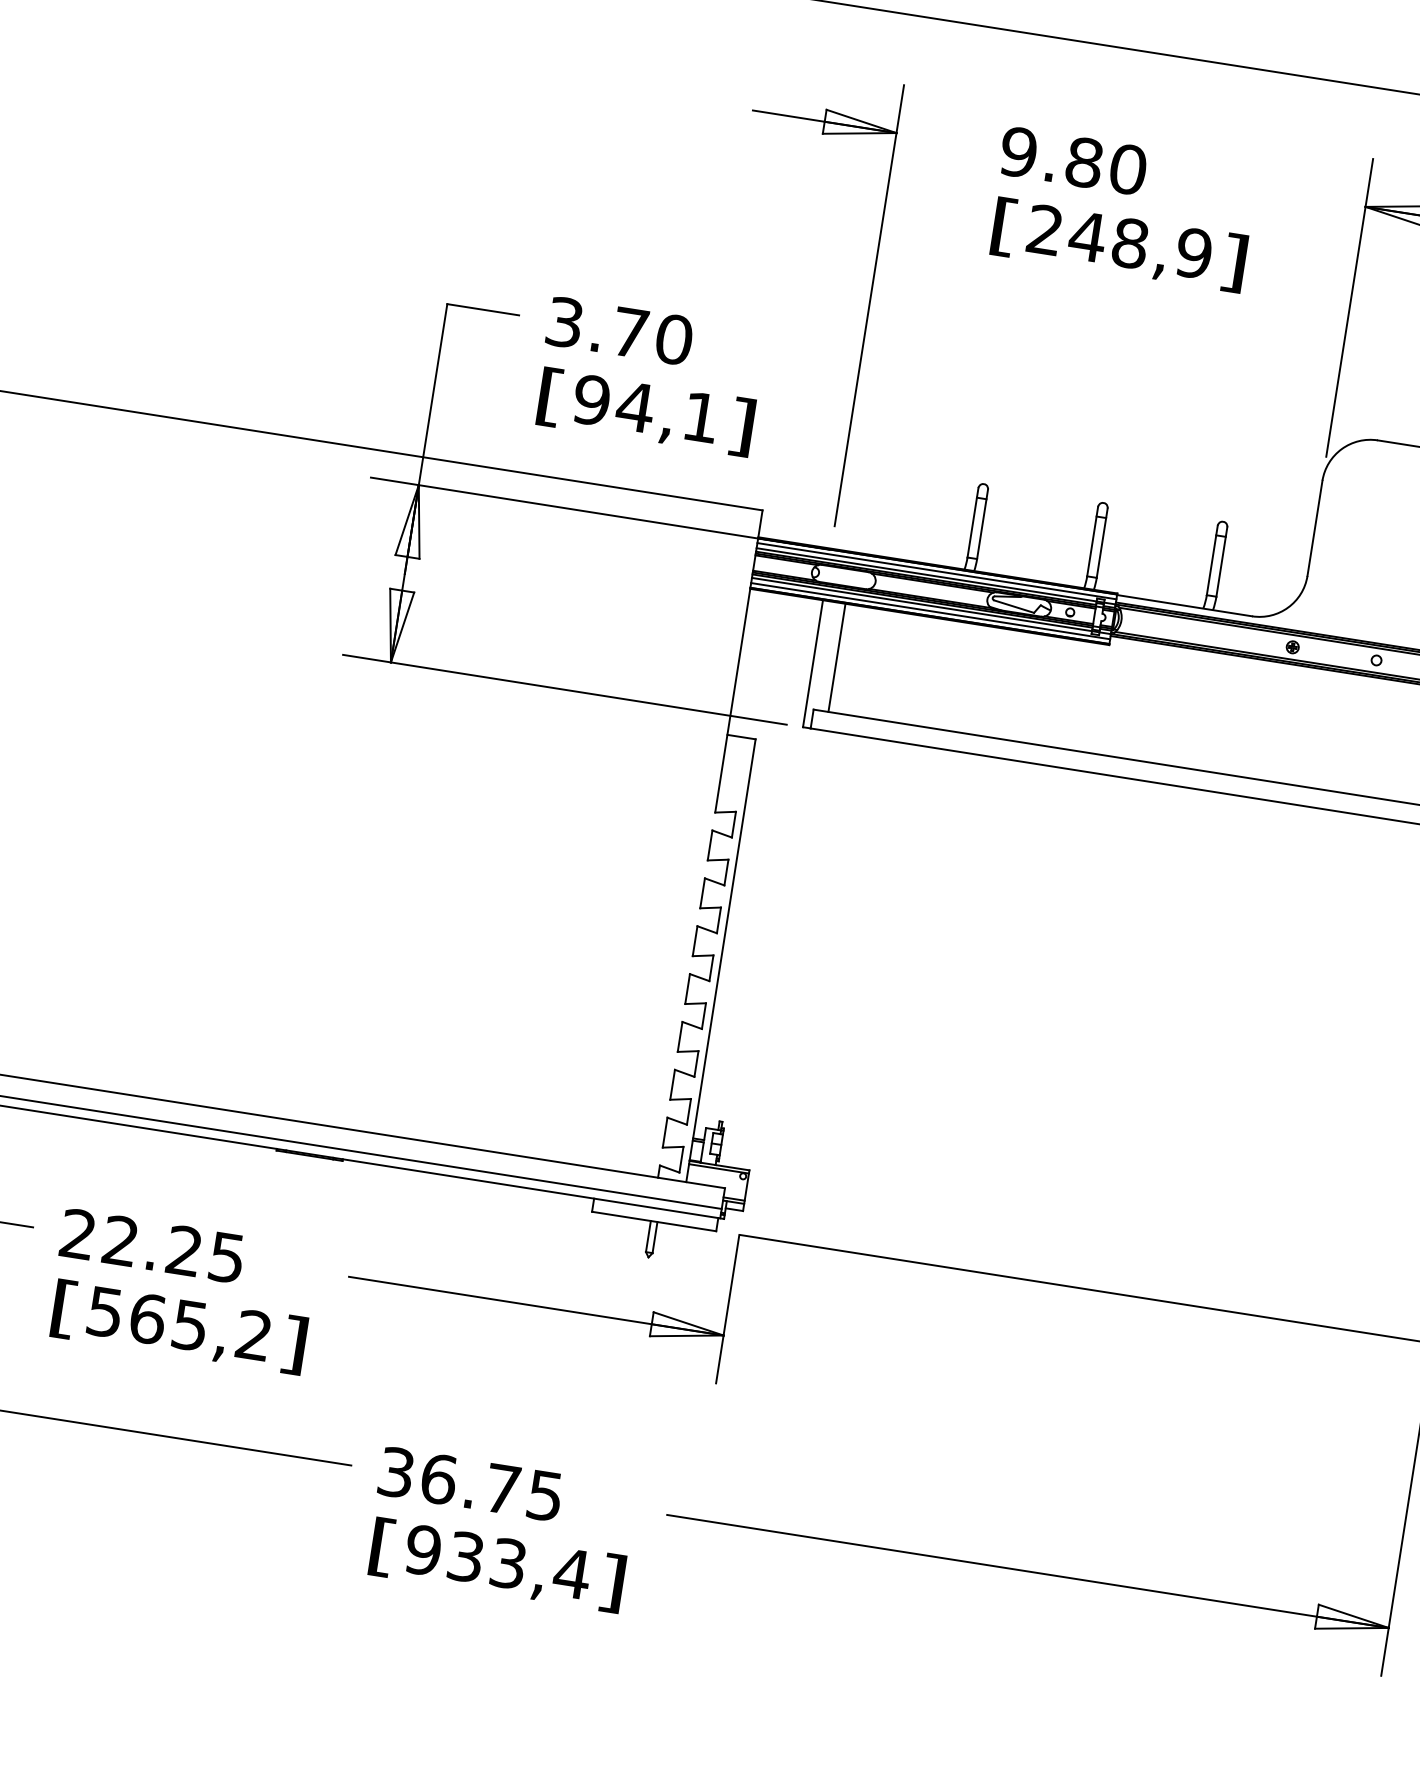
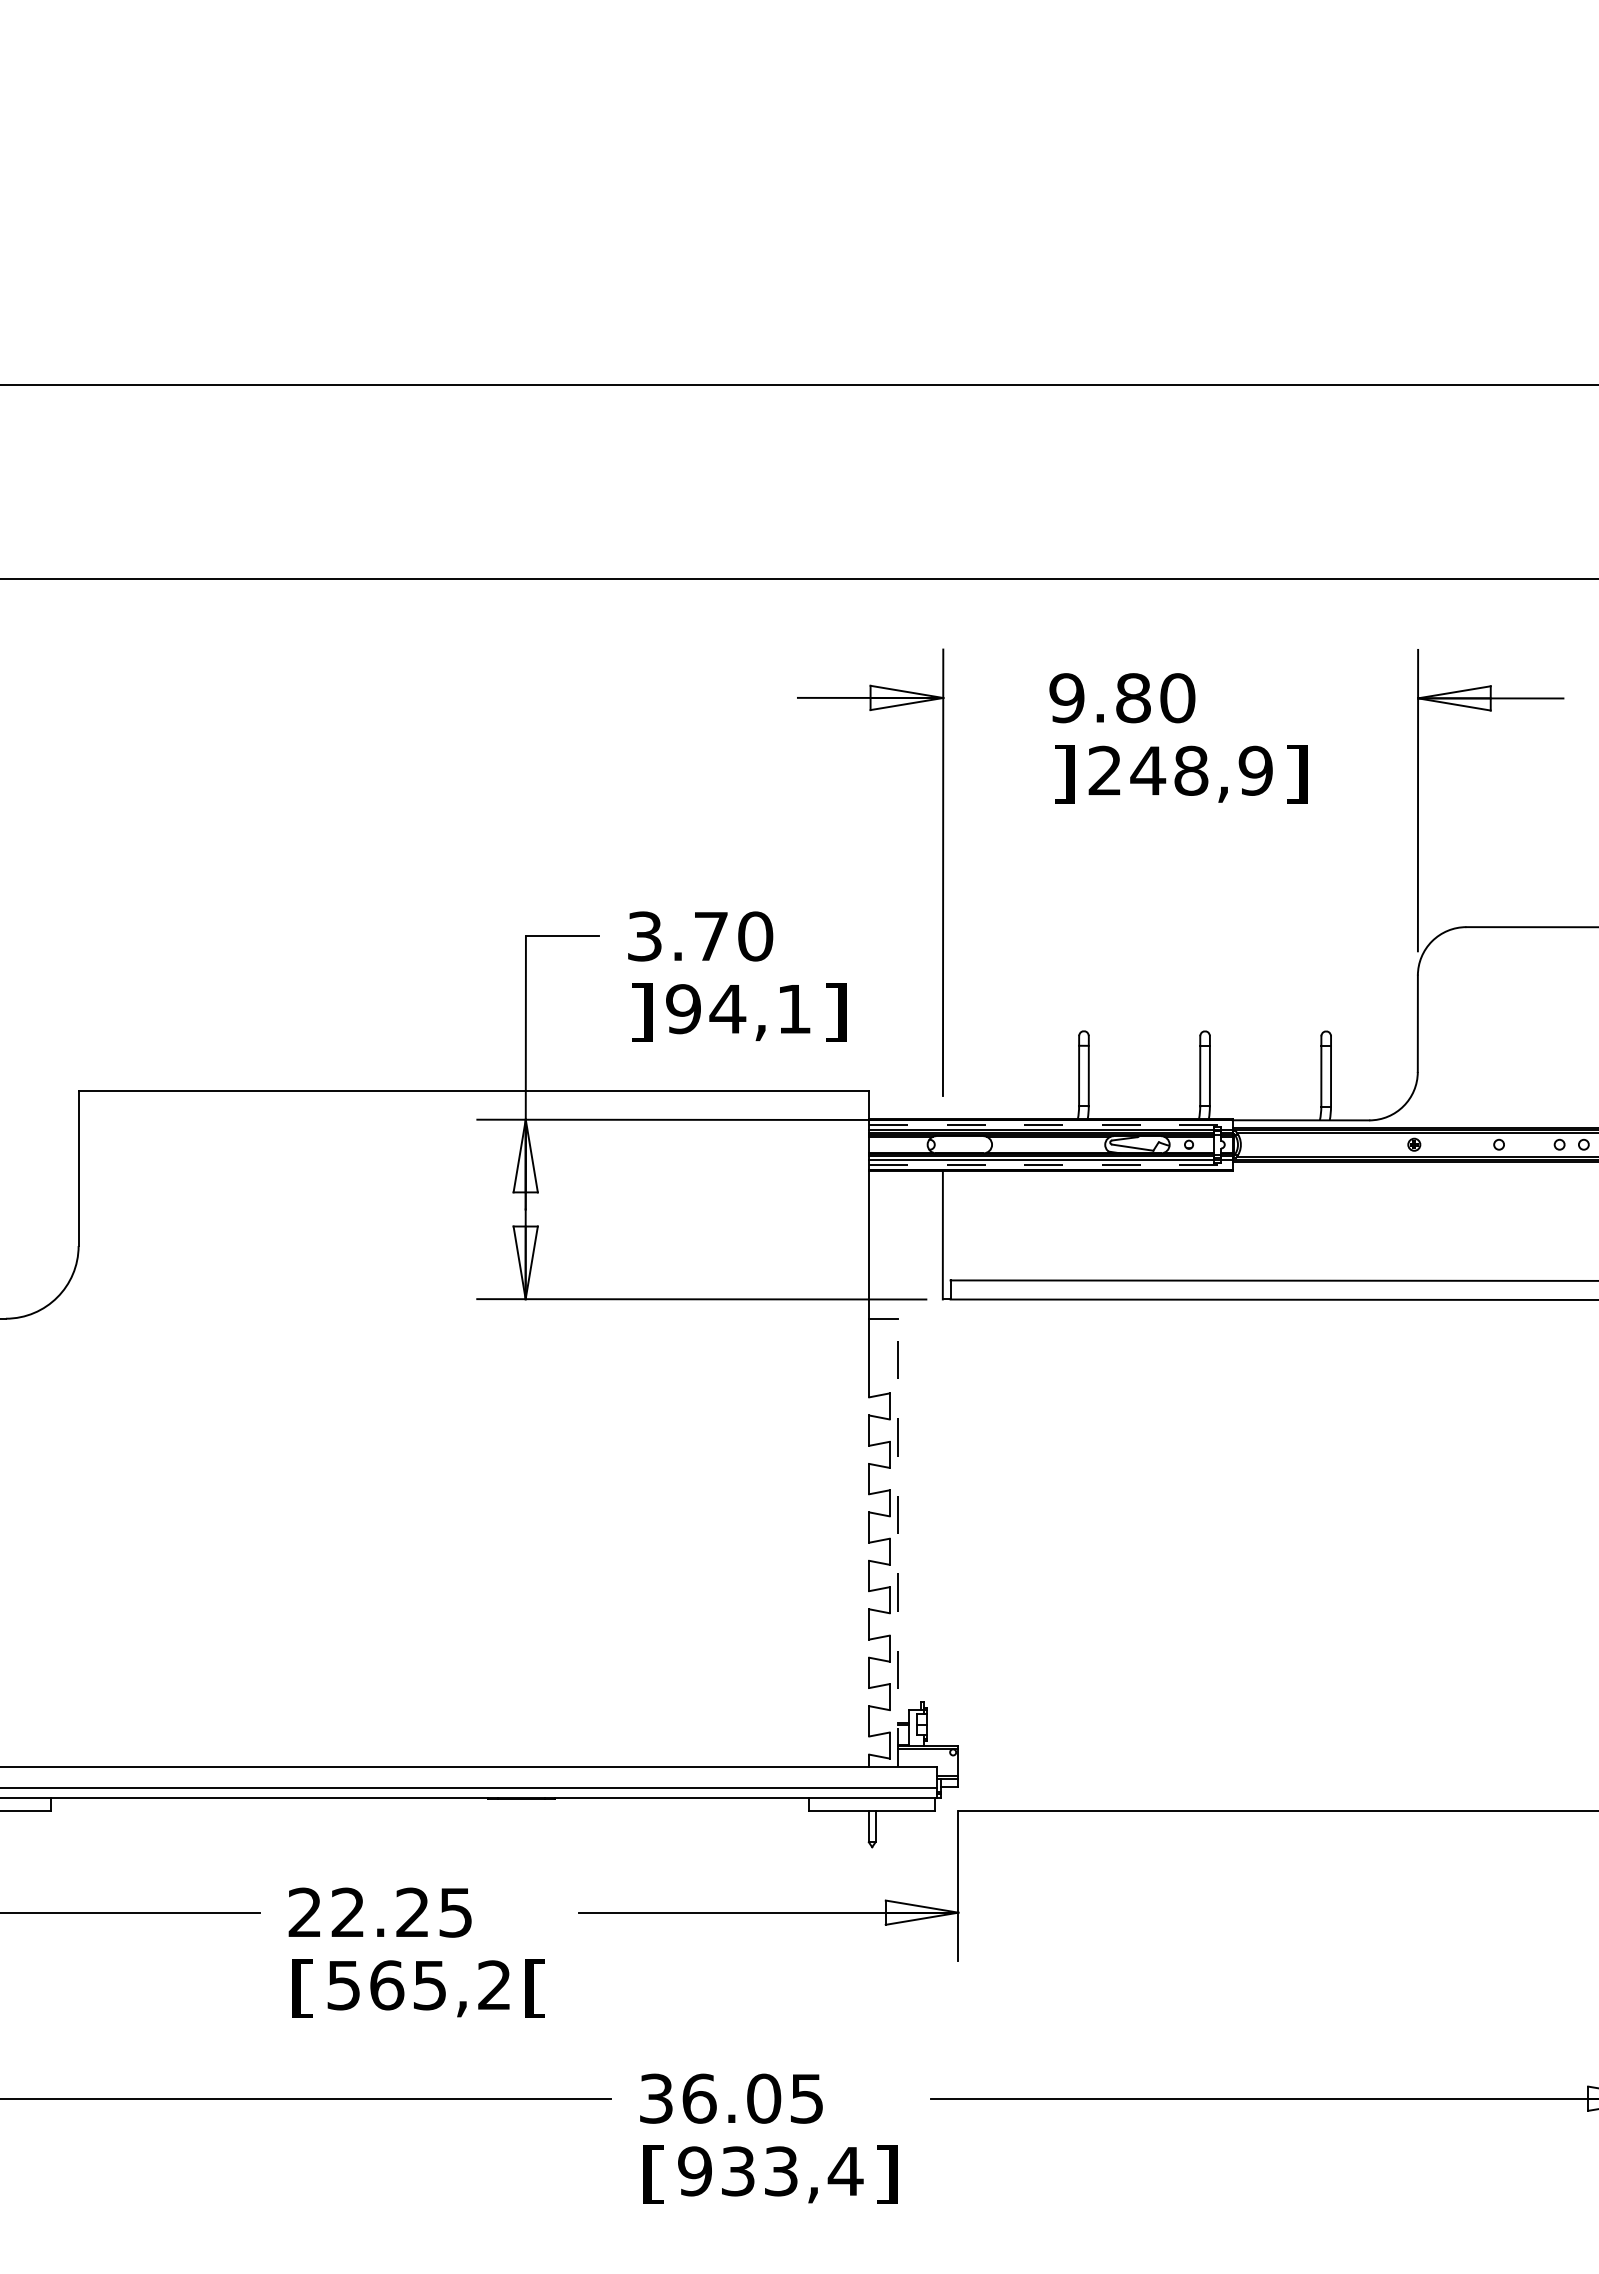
text: (1004, 227) -> (1064, 774), [ -> ]
text: (549, 397) -> (641, 1012), [ -> ]
line: (936, 571) -> (1050, 1124), solid -> dashed
line: (930, 611) -> (1050, 1165), solid -> dashed
line: (836, 657) -> (965, 1225), removed
line: (720, 960) -> (897, 1542), solid -> dashed
text: (294, 1344) -> (535, 1988), ] -> [
text: (503, 1489) -> (764, 2098), 36.75 -> 36.05

